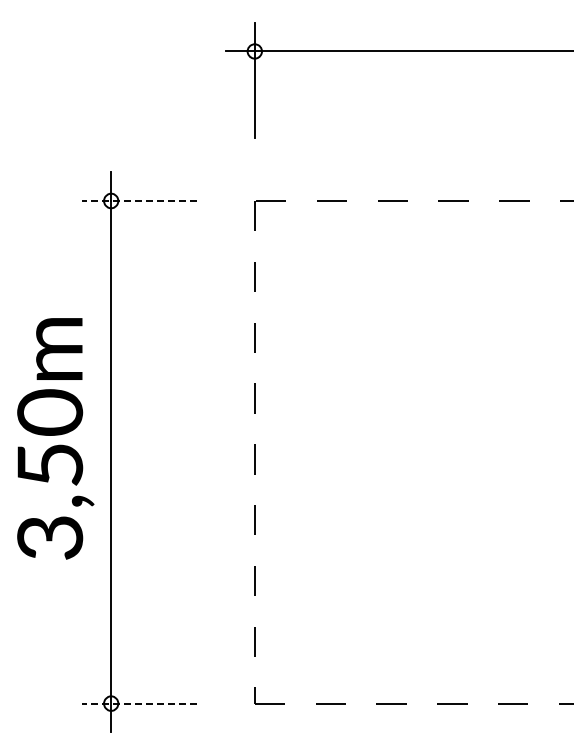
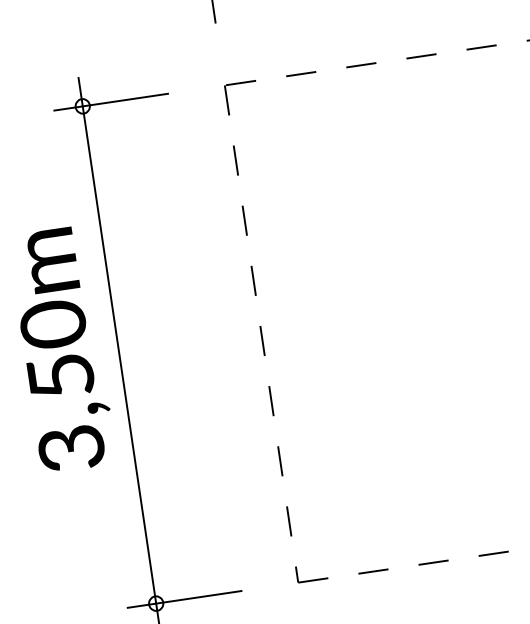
line: (139, 201) -> (110, 102), dashed -> solid
line: (139, 703) -> (184, 599), dashed -> solid

